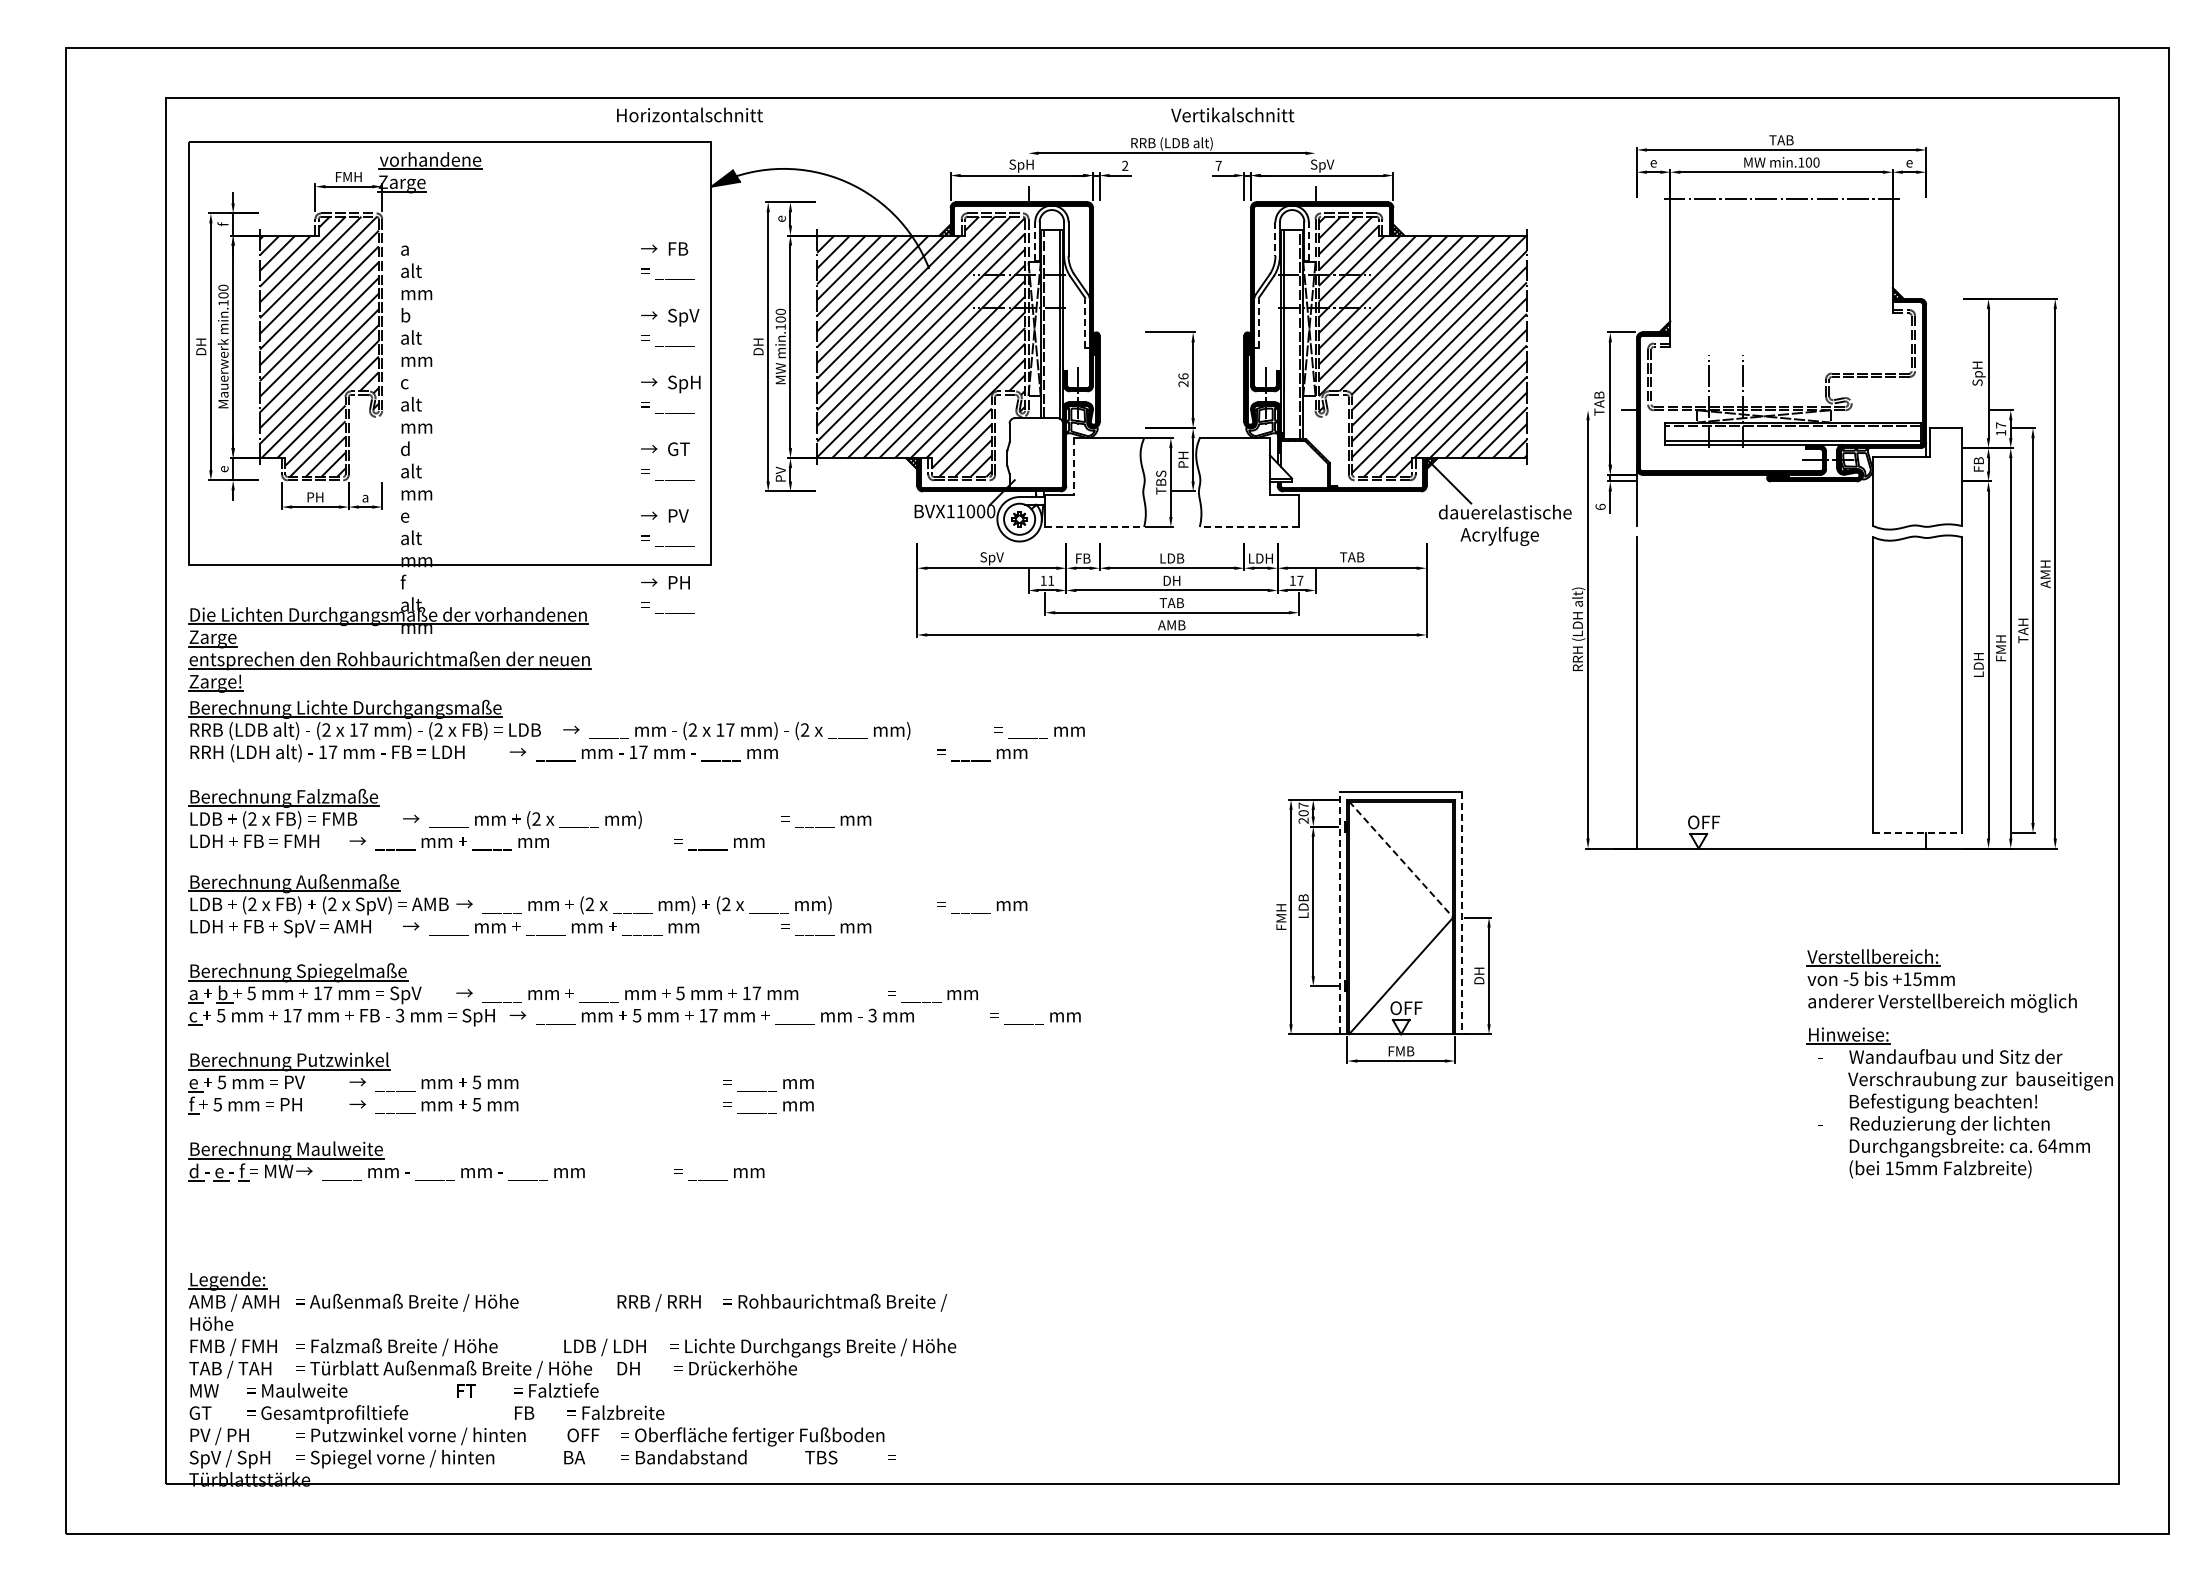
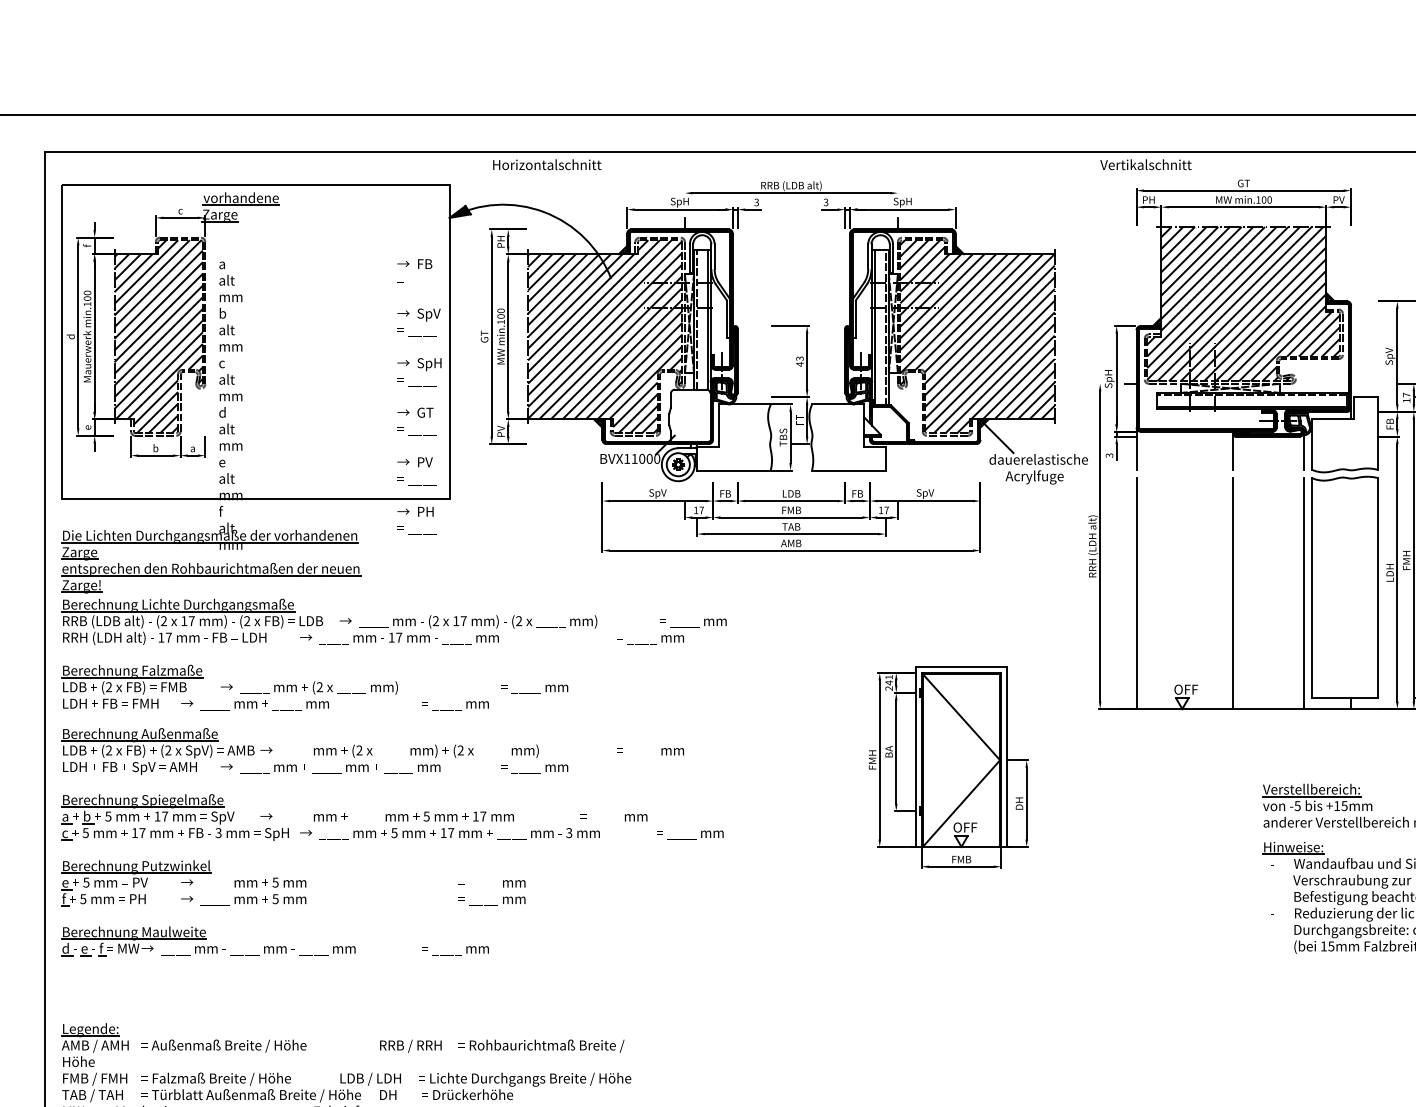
text: (689, 114) -> (546, 164), moved
text: (1232, 114) -> (1145, 164), moved
text: (1781, 140) -> (1243, 183), TAB -> GT
text: (1653, 162) -> (1148, 199), e -> PH
text: (1909, 162) -> (1338, 199), e -> PV
text: (1125, 165) -> (756, 202), 2 -> 3
text: (1218, 165) -> (825, 202), 7 -> 3
text: (1321, 165) -> (902, 202), SpV -> SpH
text: (348, 177) -> (180, 211), FMH -> c
text: (780, 218) -> (500, 241), e -> PH
line: (1275, 239) -> (868, 257), dashed -> solid
line: (1035, 241) -> (690, 258), dashed -> solid
line: (1308, 241) -> (892, 258), dashed -> solid
hatch: (1781, 302) -> (1243, 303), added
line: (1085, 323) -> (727, 319), dashed -> solid
line: (1258, 323) -> (855, 319), dashed -> solid
text: (200, 346) -> (70, 336), DH -> d
text: (758, 346) -> (484, 336), DH -> GT
text: (1978, 373) -> (1389, 356), SpH -> SpV
text: (1183, 380) -> (799, 361), 26 -> 43
text: (1600, 403) -> (1109, 378), TAB -> SpH
text: (1183, 459) -> (799, 420), PH -> FT
line: (1074, 466) -> (719, 425), dashed -> solid
text: (315, 496) -> (155, 447), PH -> b
line: (1862, 500) -> (1303, 450), added
line: (1767, 501) -> (1233, 451), added
text: (1600, 506) -> (1109, 455), 6 -> 3
line: (1094, 527) -> (733, 470), dashed -> solid
line: (1249, 527) -> (848, 470), dashed -> solid
text: (1260, 558) -> (857, 493), LDH -> FB
text: (1352, 558) -> (925, 493), TAB -> SpV
text: (1051, 580) -> (702, 510), 11 -> 17
text: (1172, 580) -> (791, 510), DH -> FMB
line: (1767, 692) -> (1233, 593), added
line: (1862, 692) -> (1303, 593), added
text: (1303, 809) -> (889, 680), 207 -> 241
line: (1917, 832) -> (1344, 697), dashed -> solid
line: (1401, 859) -> (961, 717), dashed -> solid
text: (1303, 905) -> (889, 751), LDB -> BA
line: (1339, 913) -> (915, 757), dashed -> solid
line: (1462, 913) -> (1007, 757), dashed -> solid

